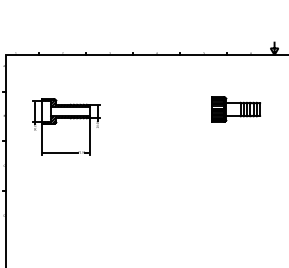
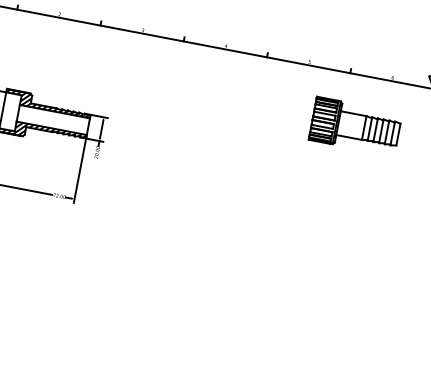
part: (235, 109) -> (354, 126), moved

